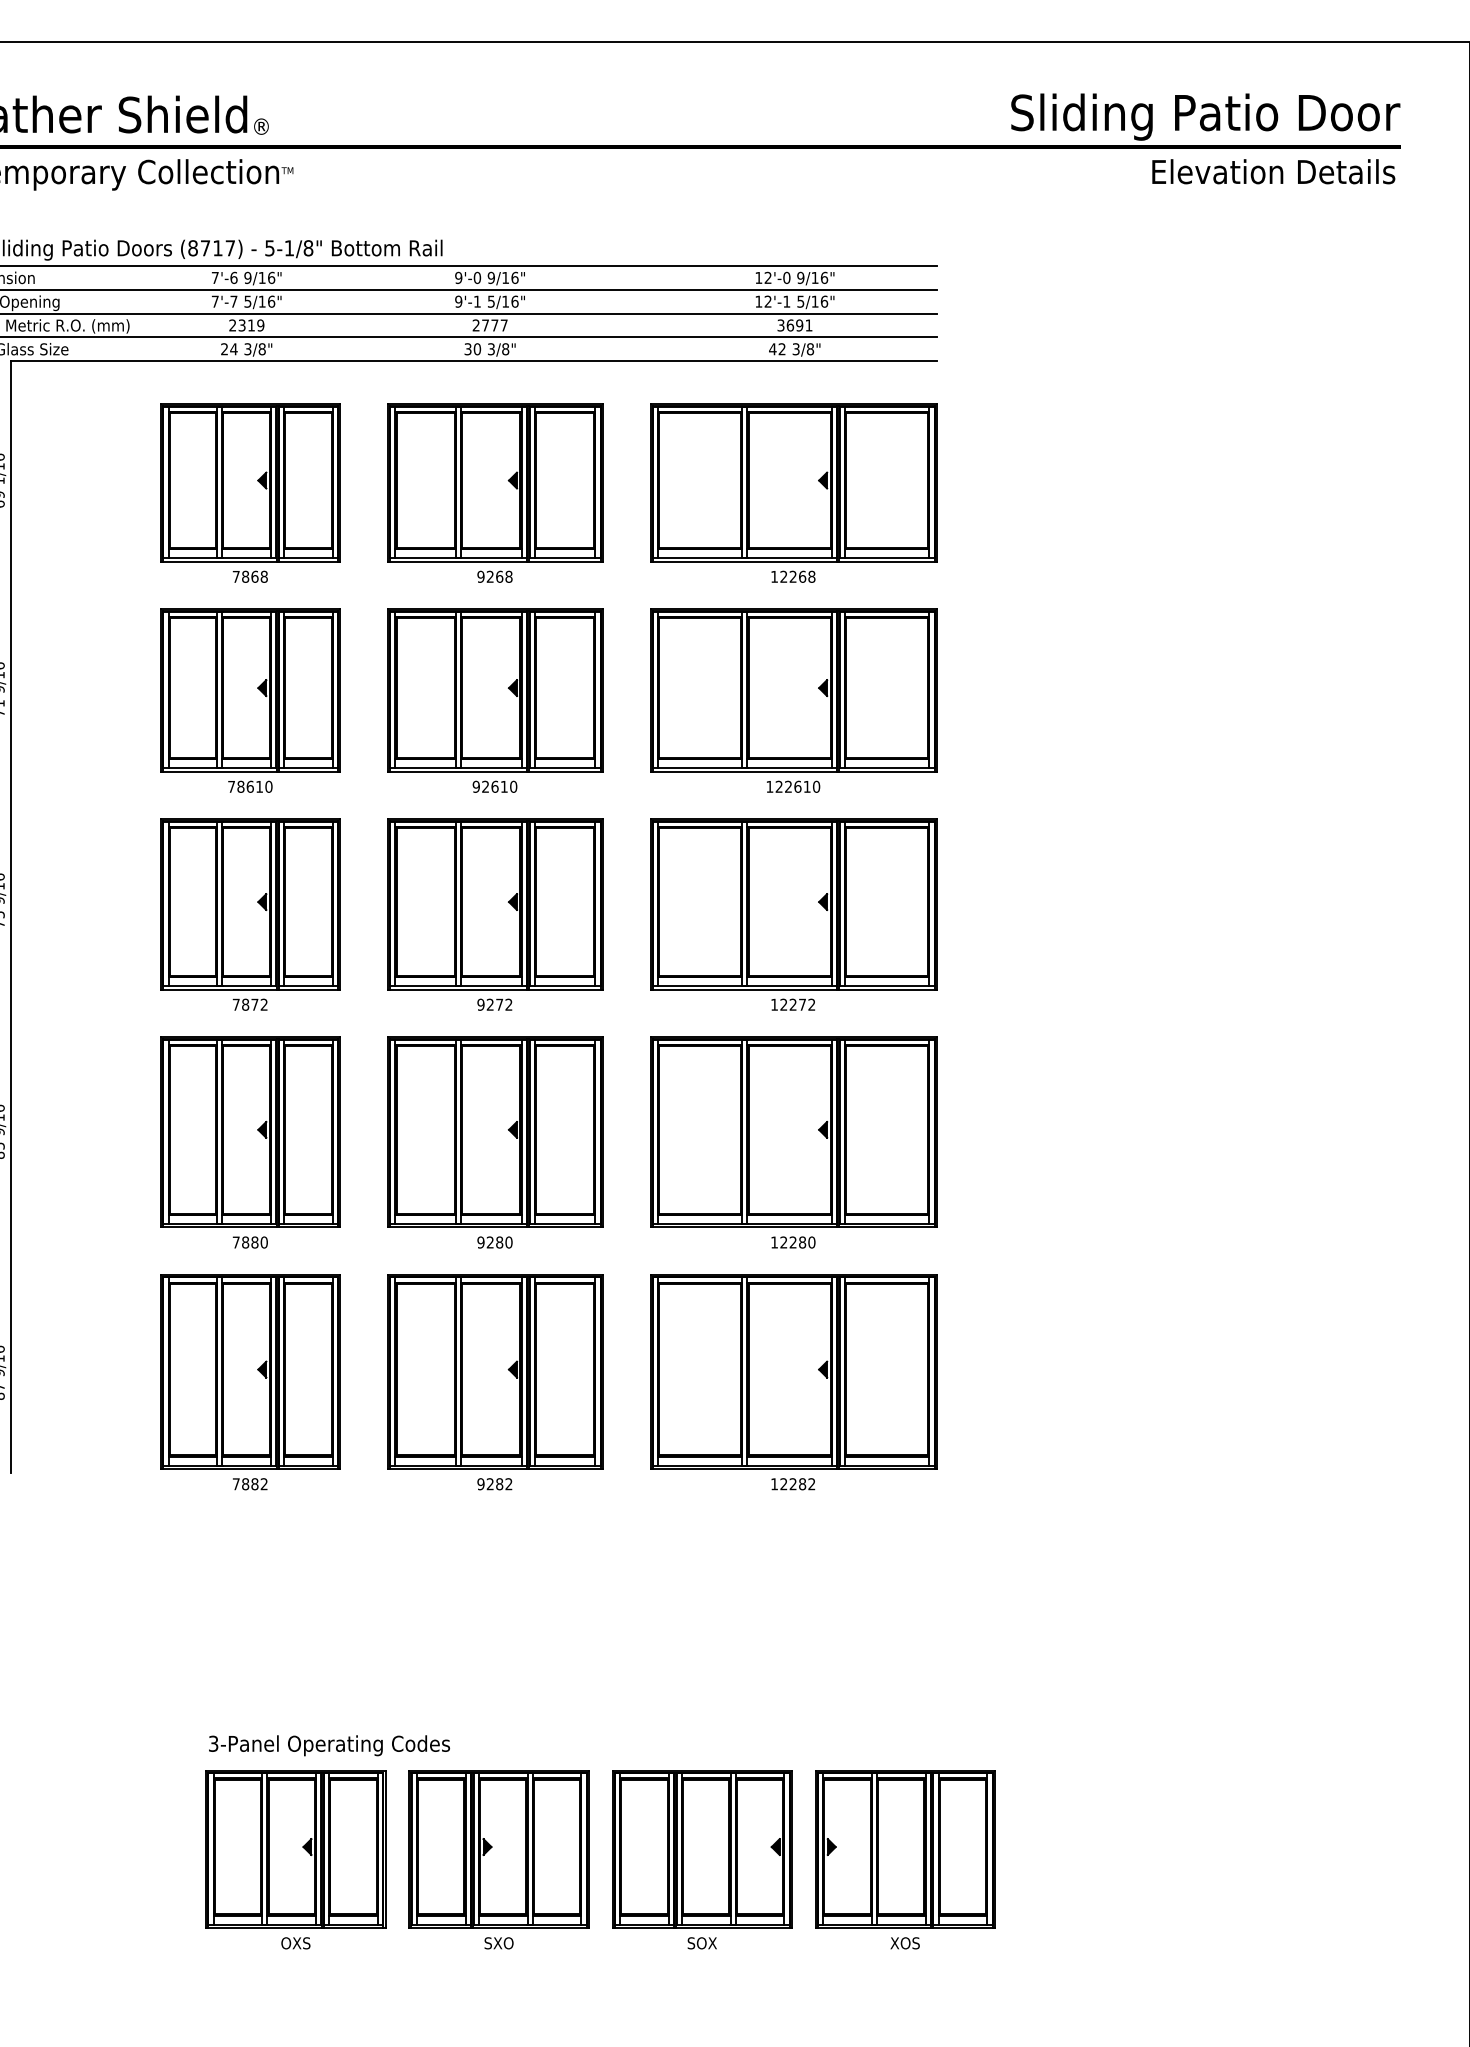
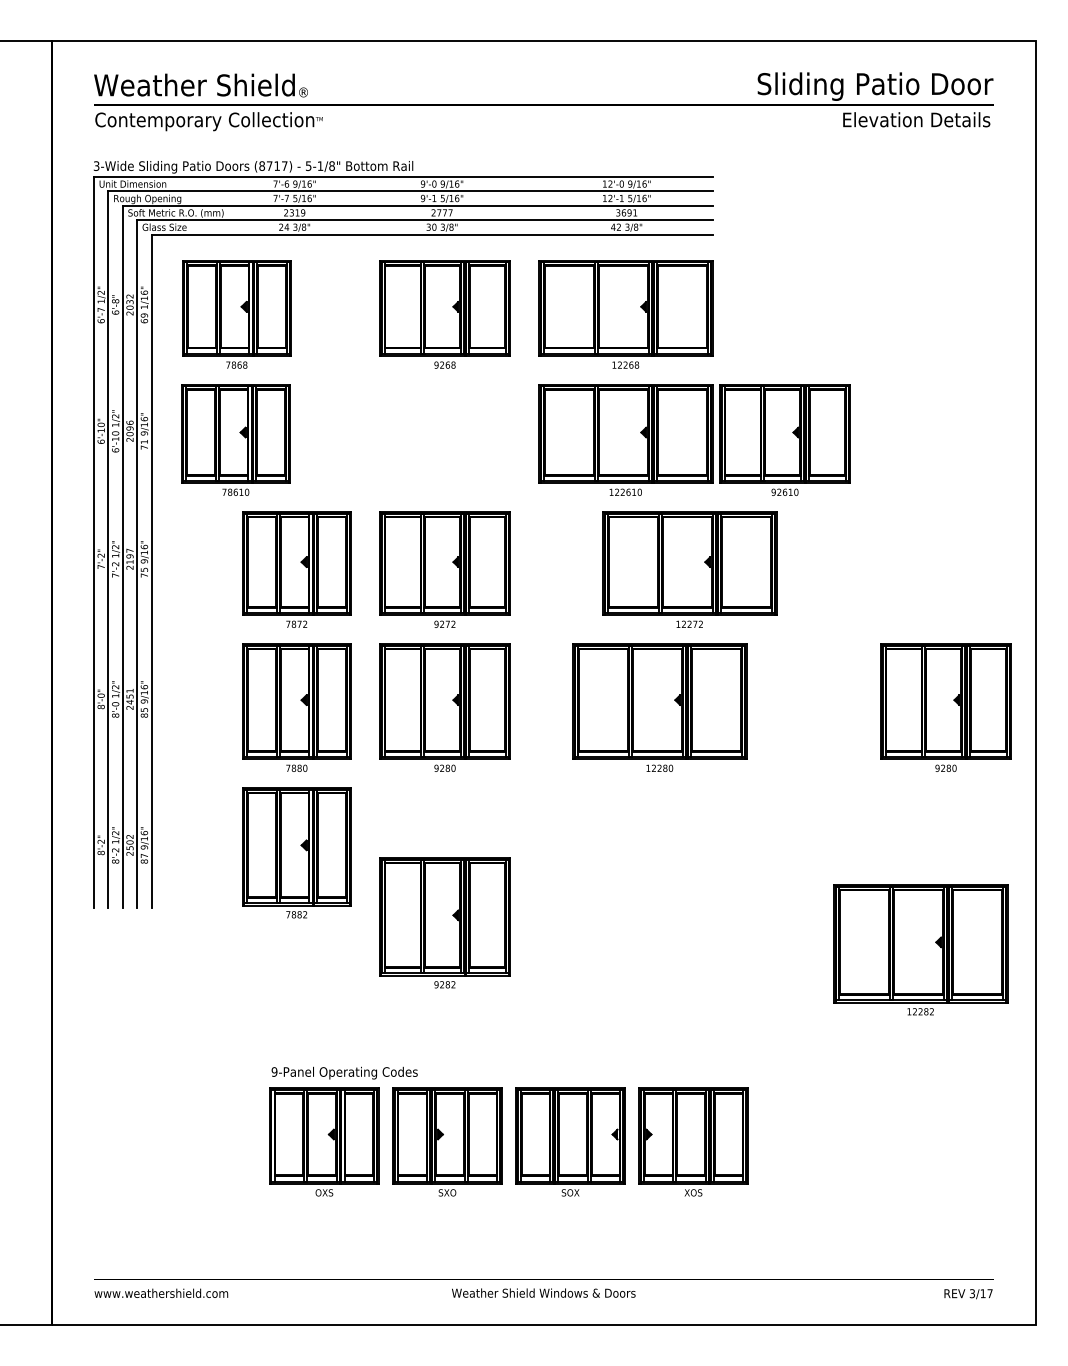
part: (249, 493) -> (236, 314), moved
part: (249, 699) -> (235, 439), moved
part: (494, 699) -> (784, 439), moved
part: (792, 914) -> (689, 569), moved
part: (792, 1142) -> (659, 707), moved
part: (1321, 1142) -> (945, 707), added
part: (494, 1381) -> (444, 922), moved
part: (792, 1381) -> (920, 949), moved
text: (213, 1742) -> (274, 1071), 3-Panel -> 9-Panel

